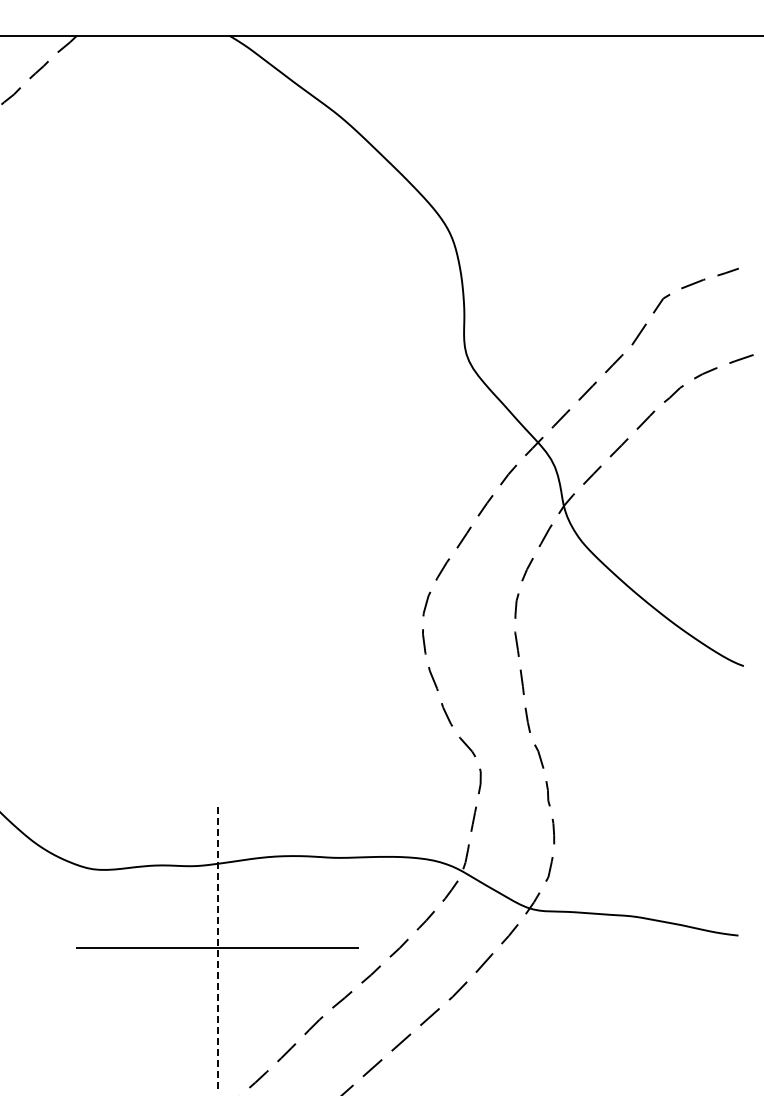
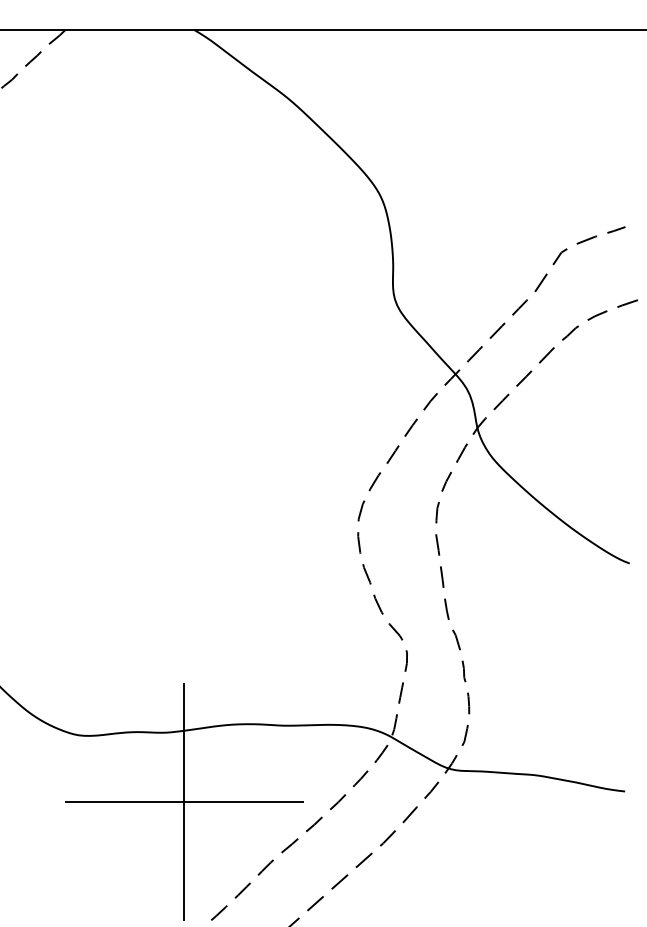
line: (217, 948) -> (184, 802), dashed -> solid

